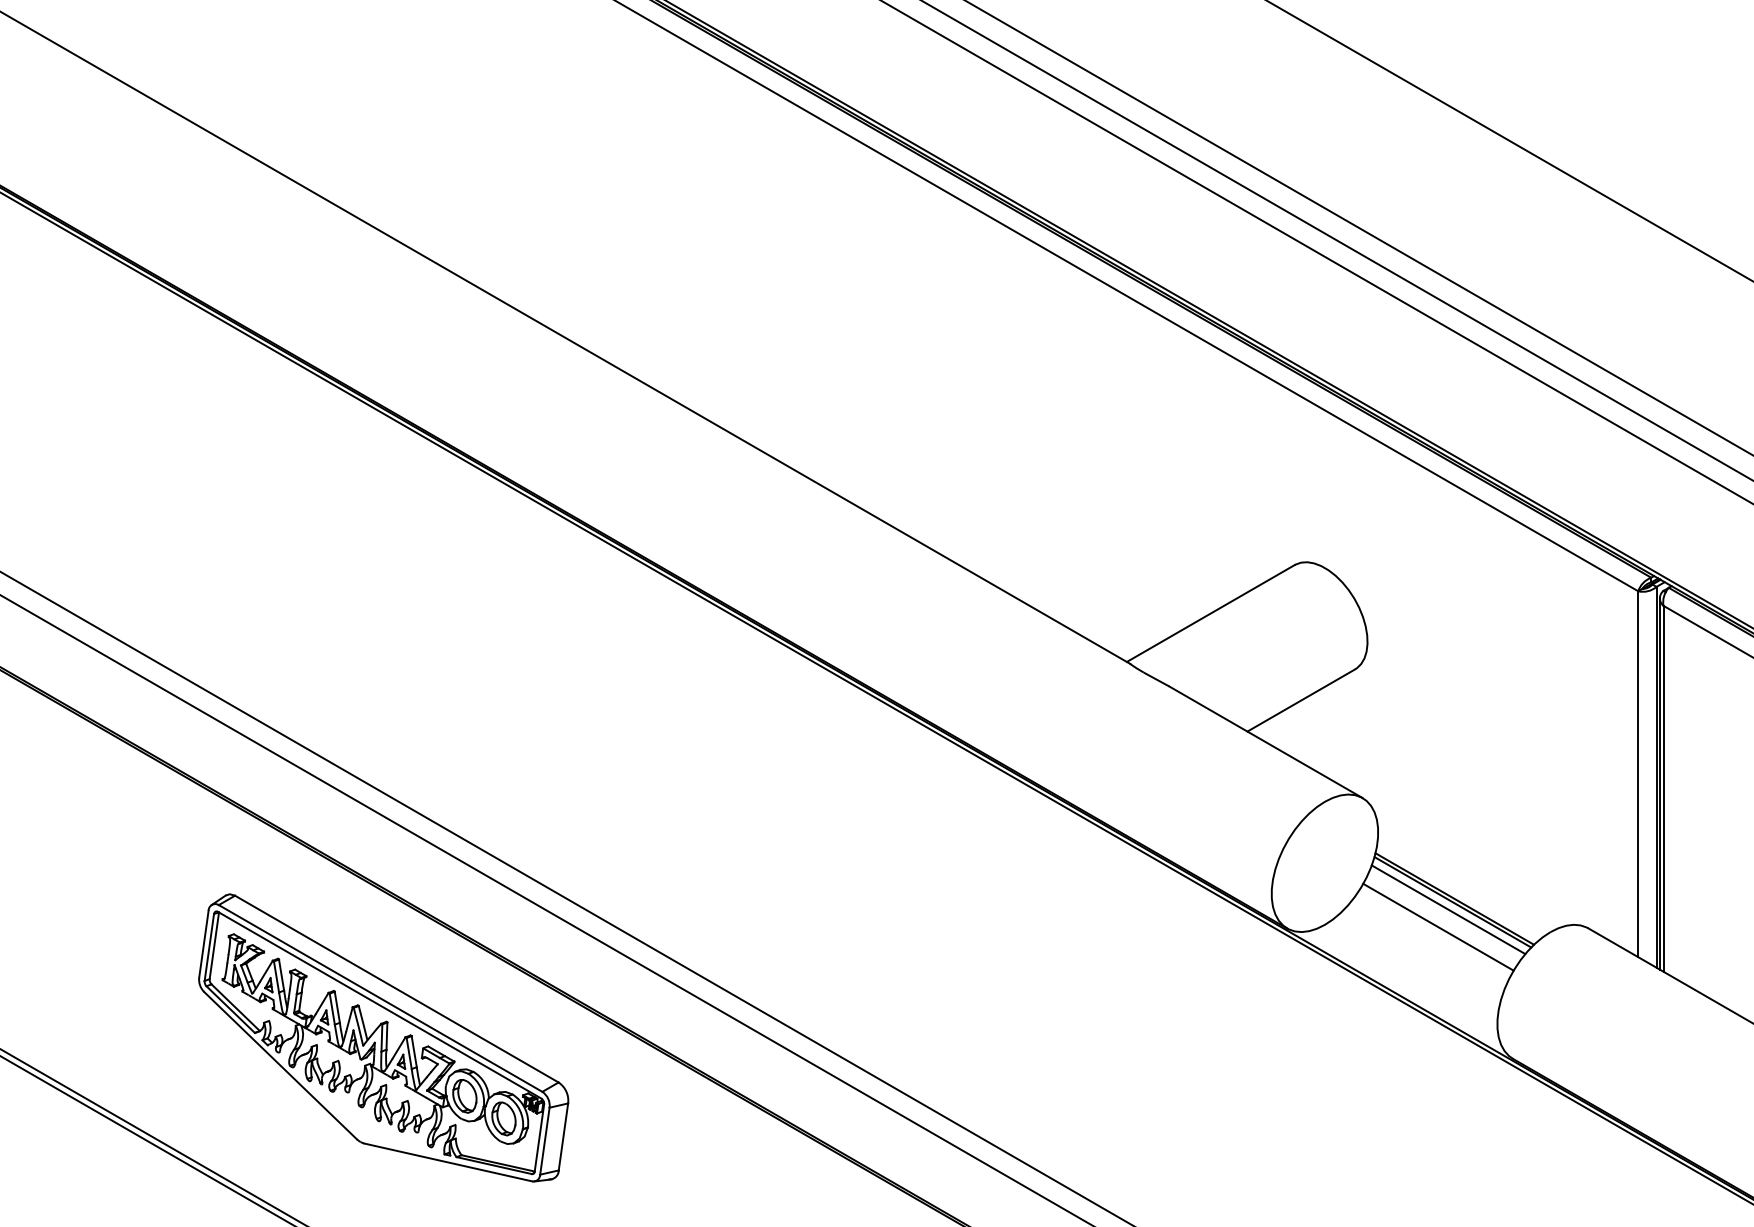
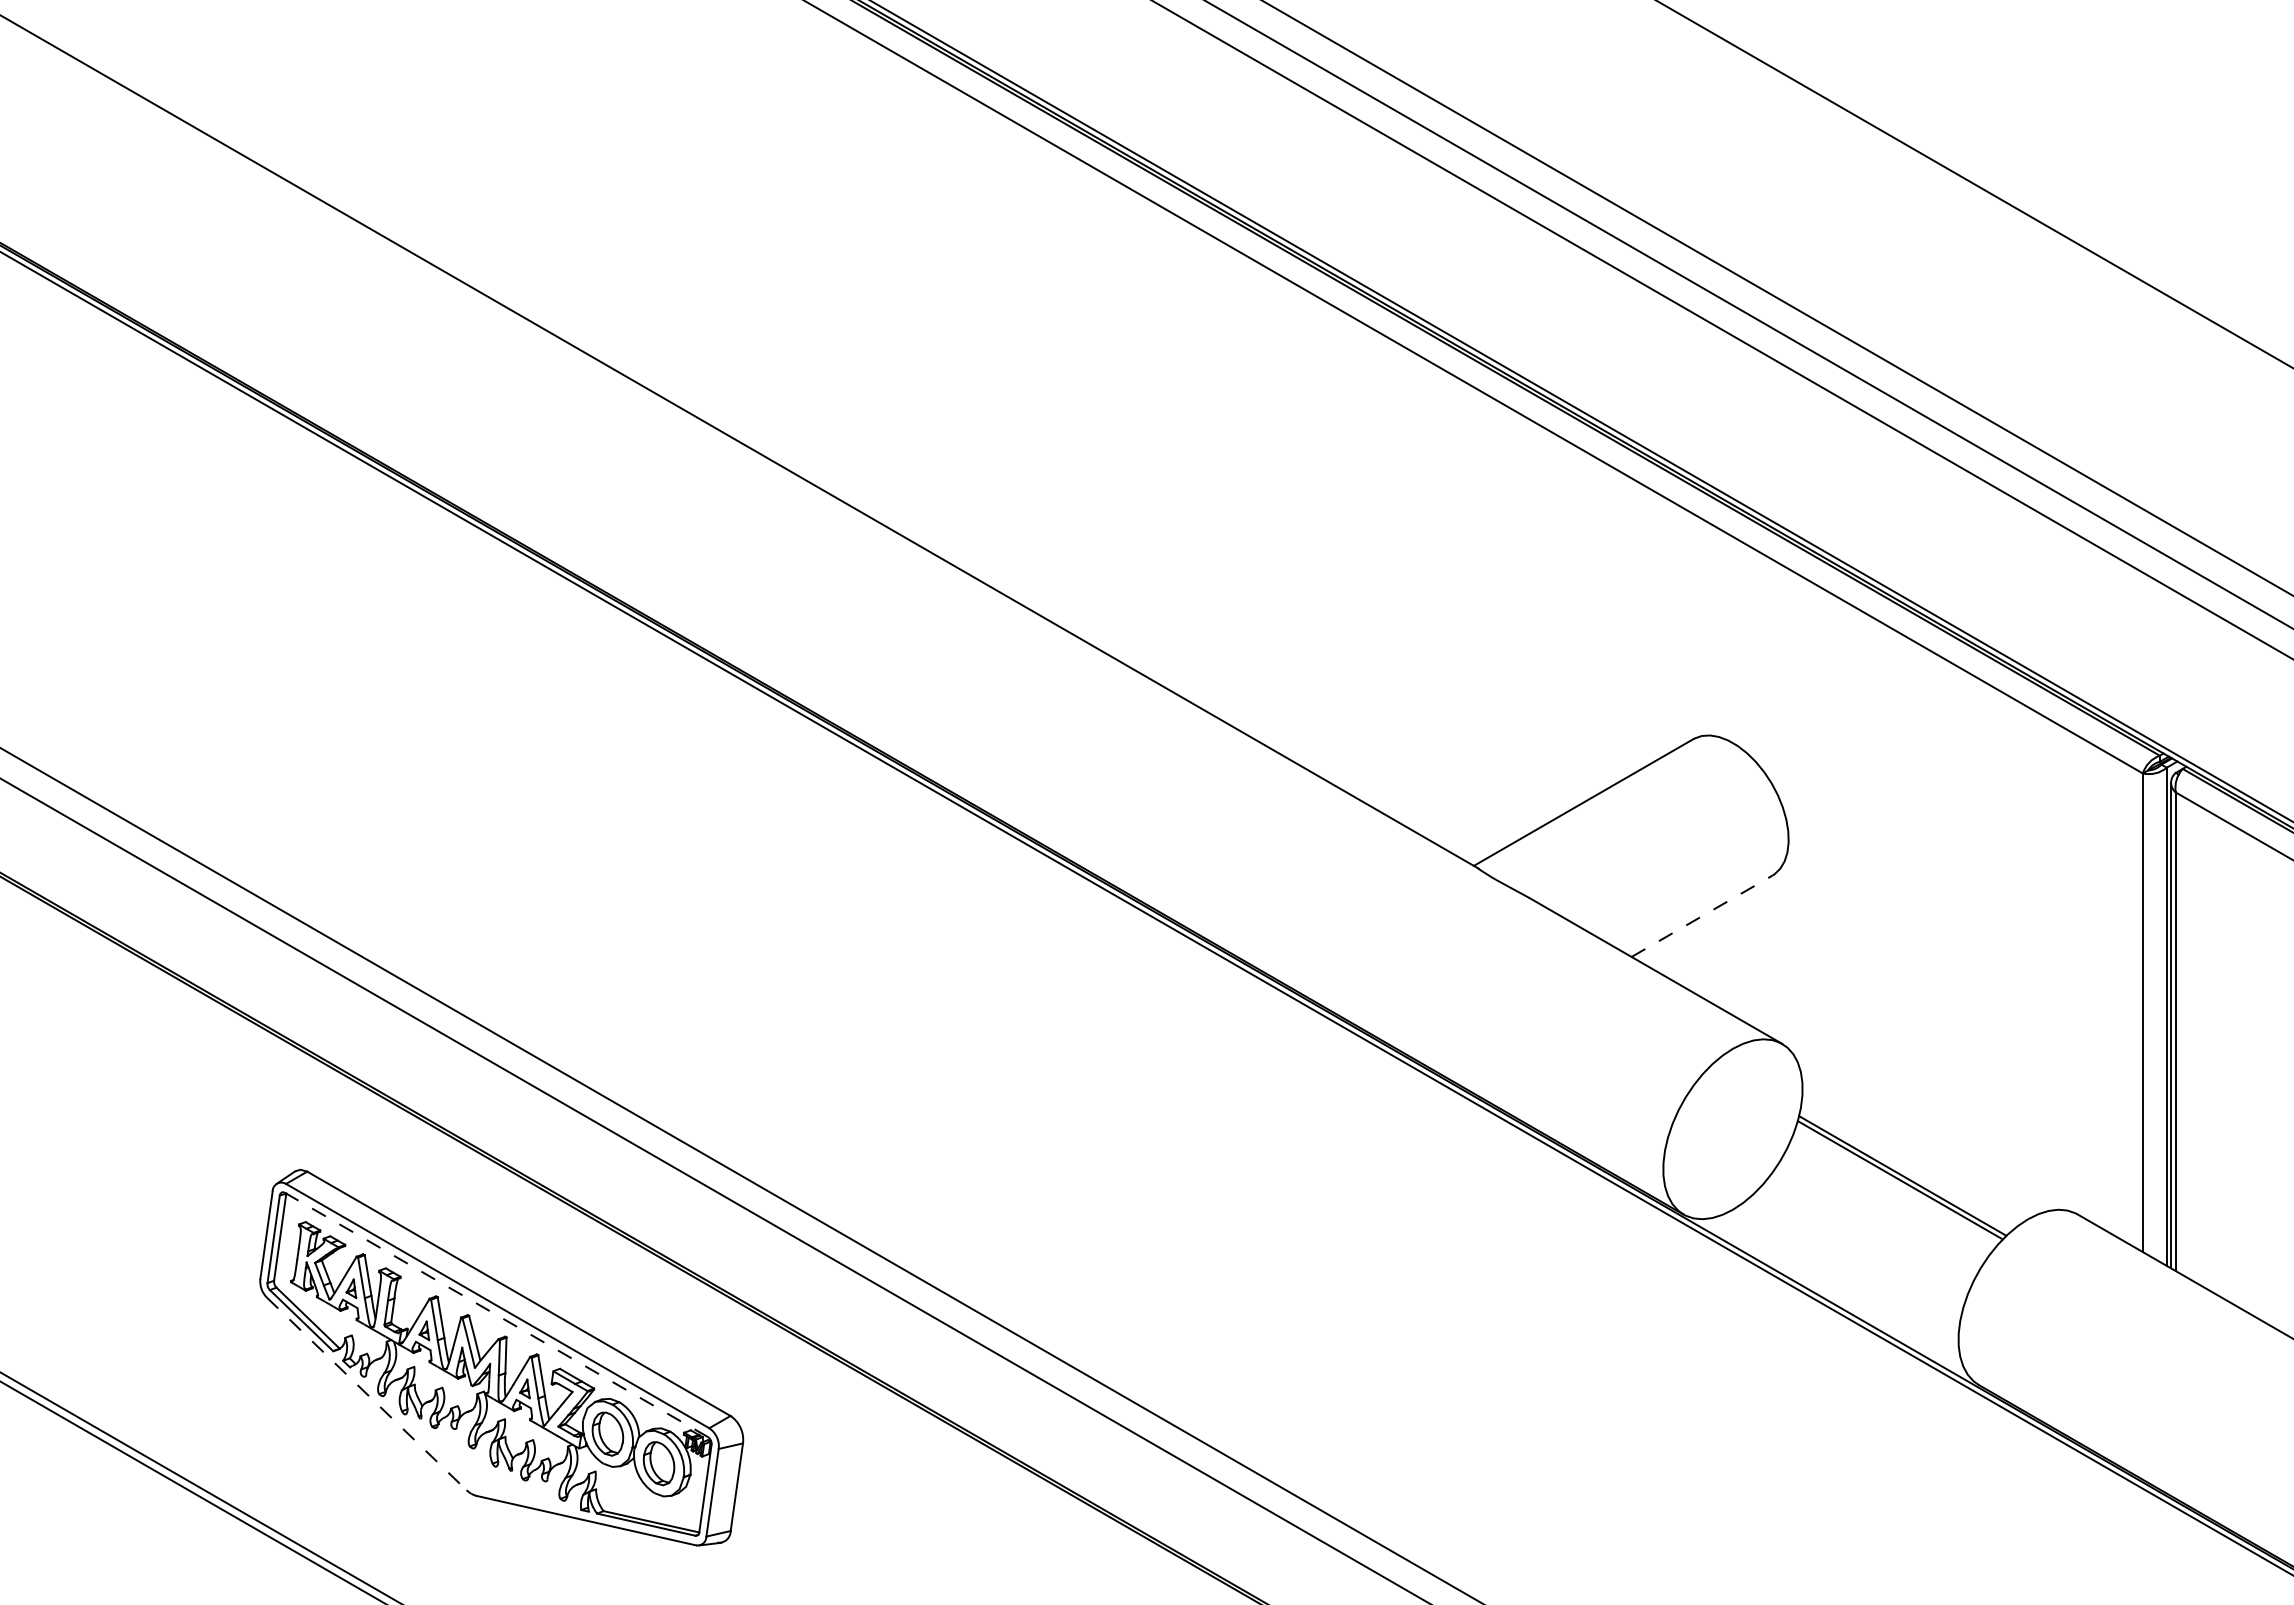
line: (1301, 700) -> (1702, 916), solid -> dashed
line: (1448, 909) -> (1894, 1189), removed
line: (1438, 926) -> (1881, 1211), removed
line: (379, 1005) -> (496, 1315), solid -> dashed
line: (280, 1065) -> (366, 1393), solid -> dashed

